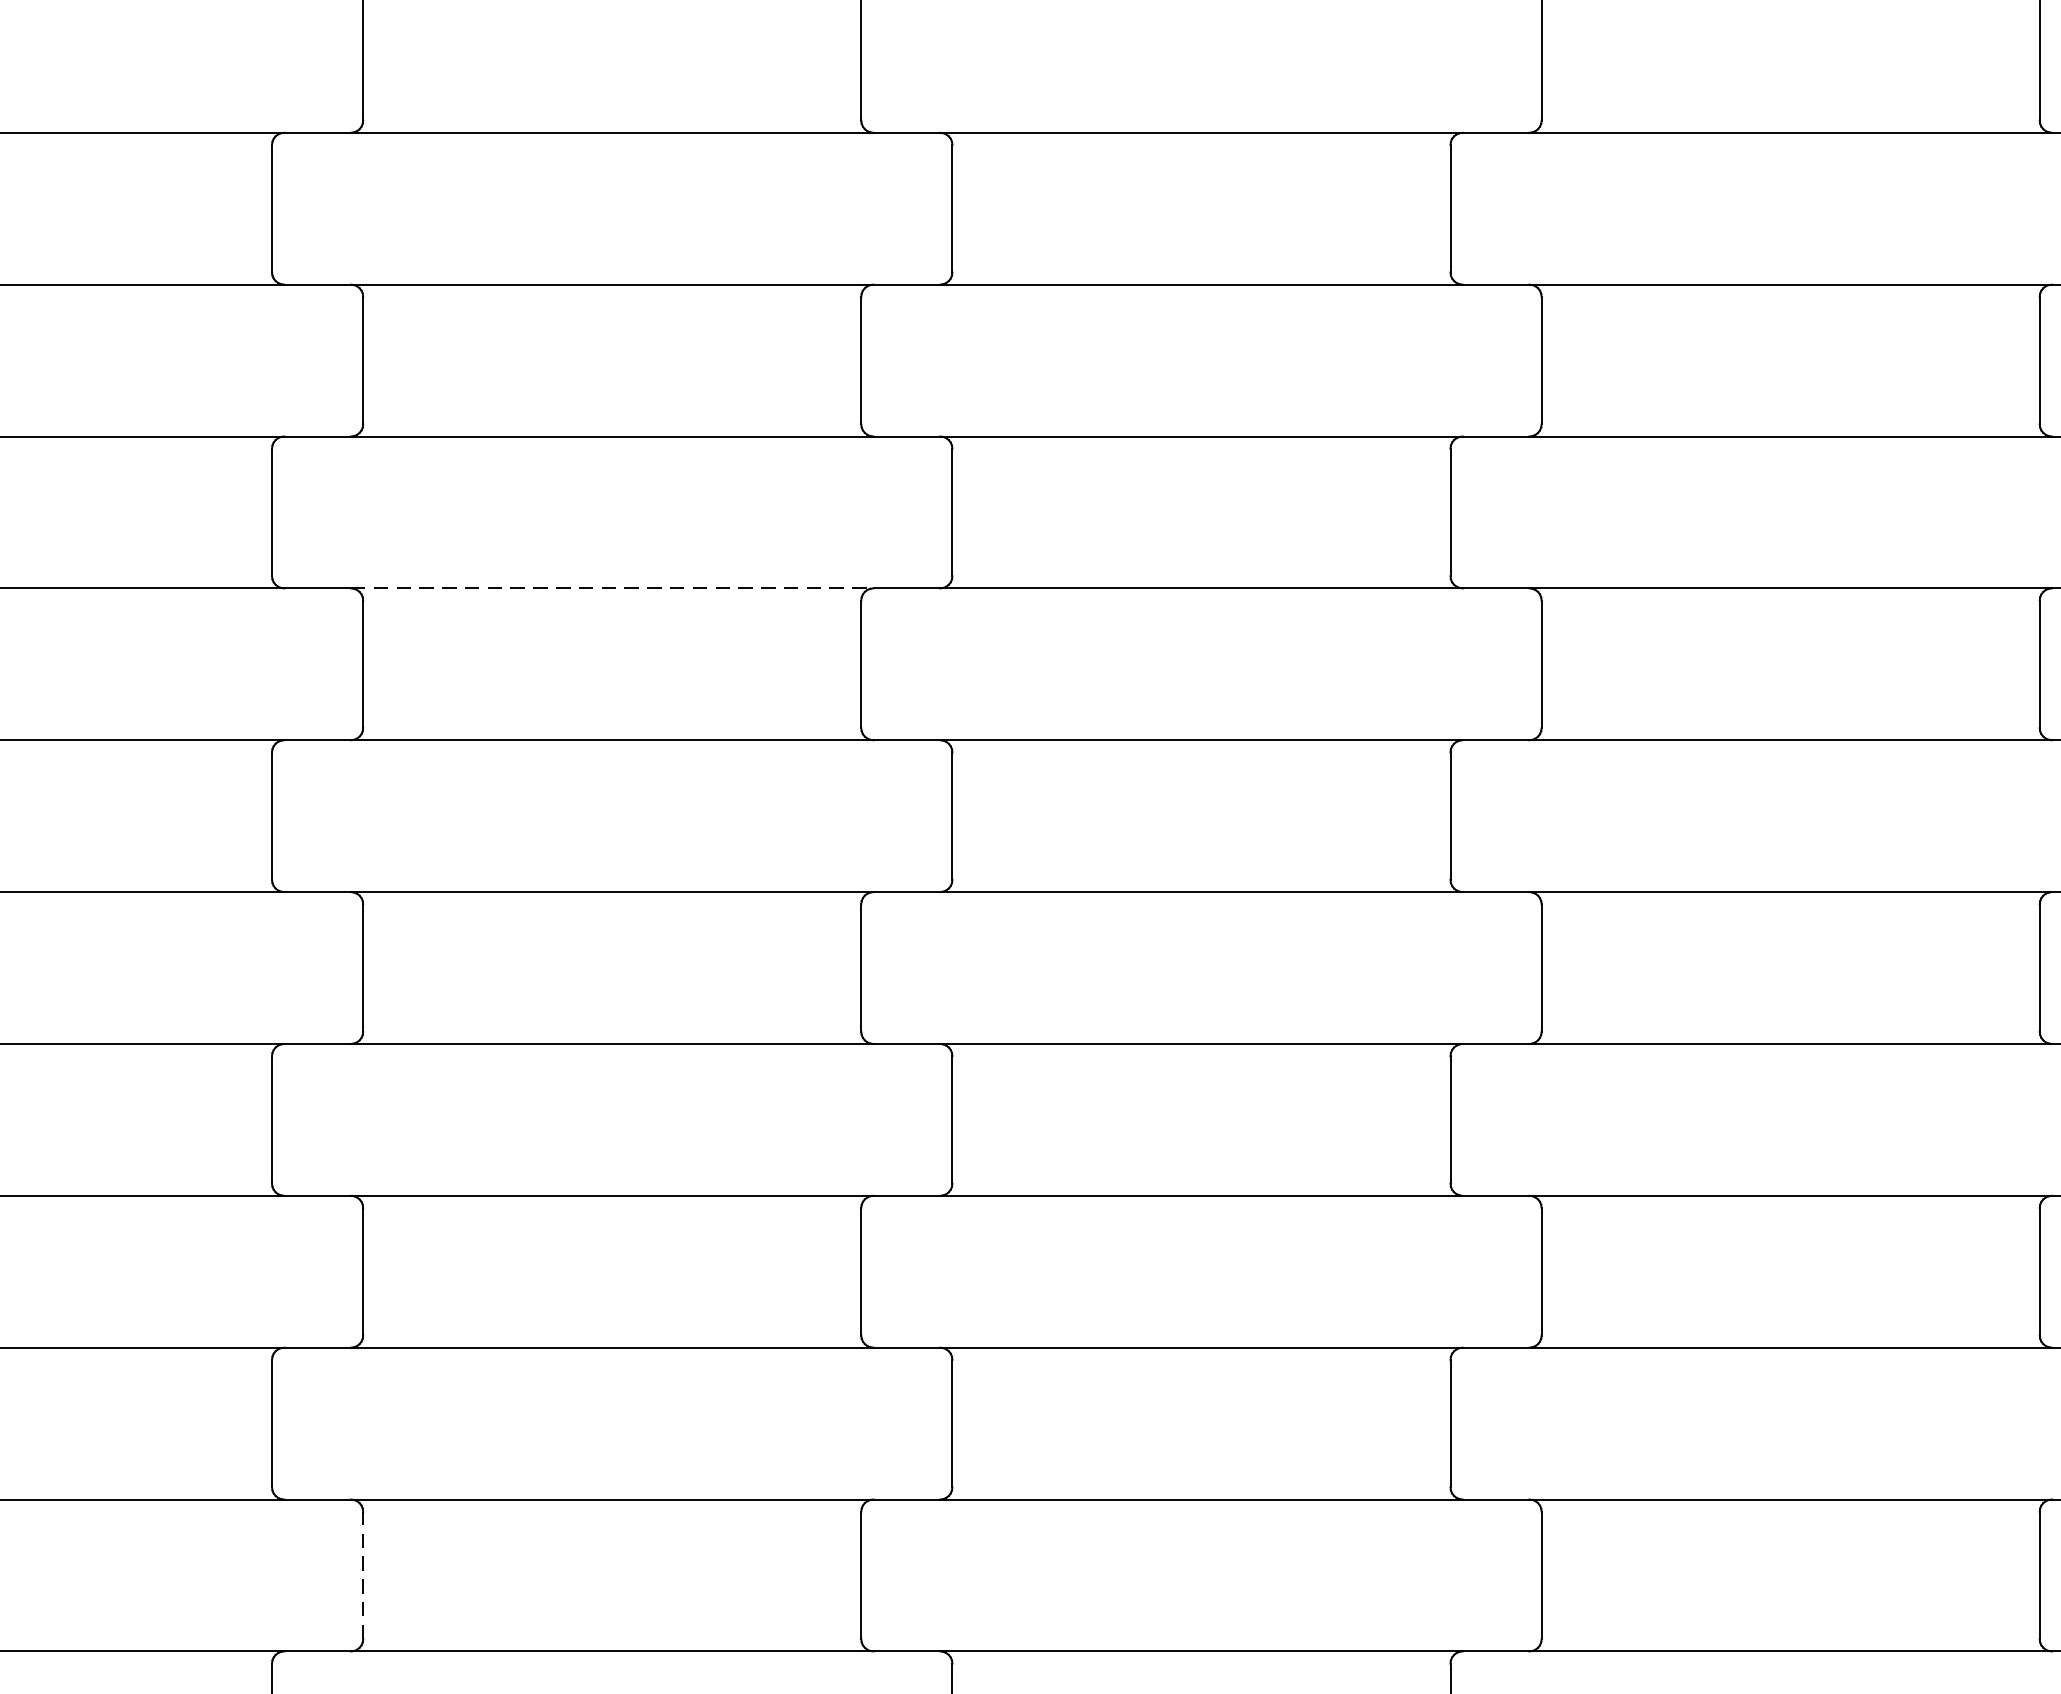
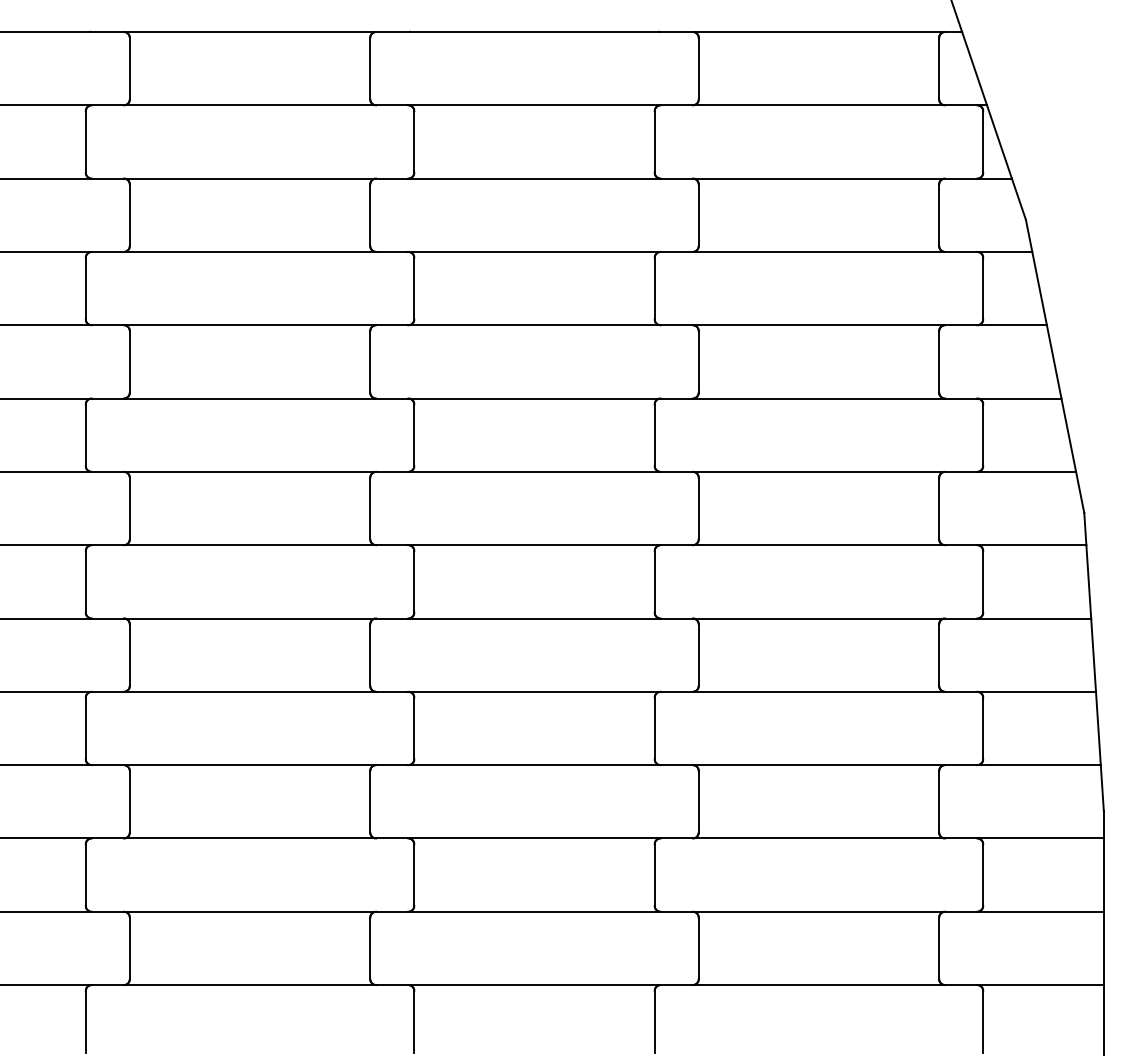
line: (613, 587) -> (250, 471), dashed -> solid
line: (362, 1575) -> (129, 948), dashed -> solid

